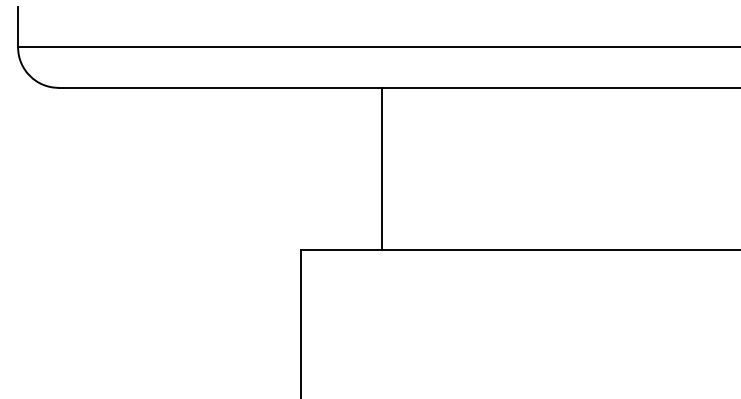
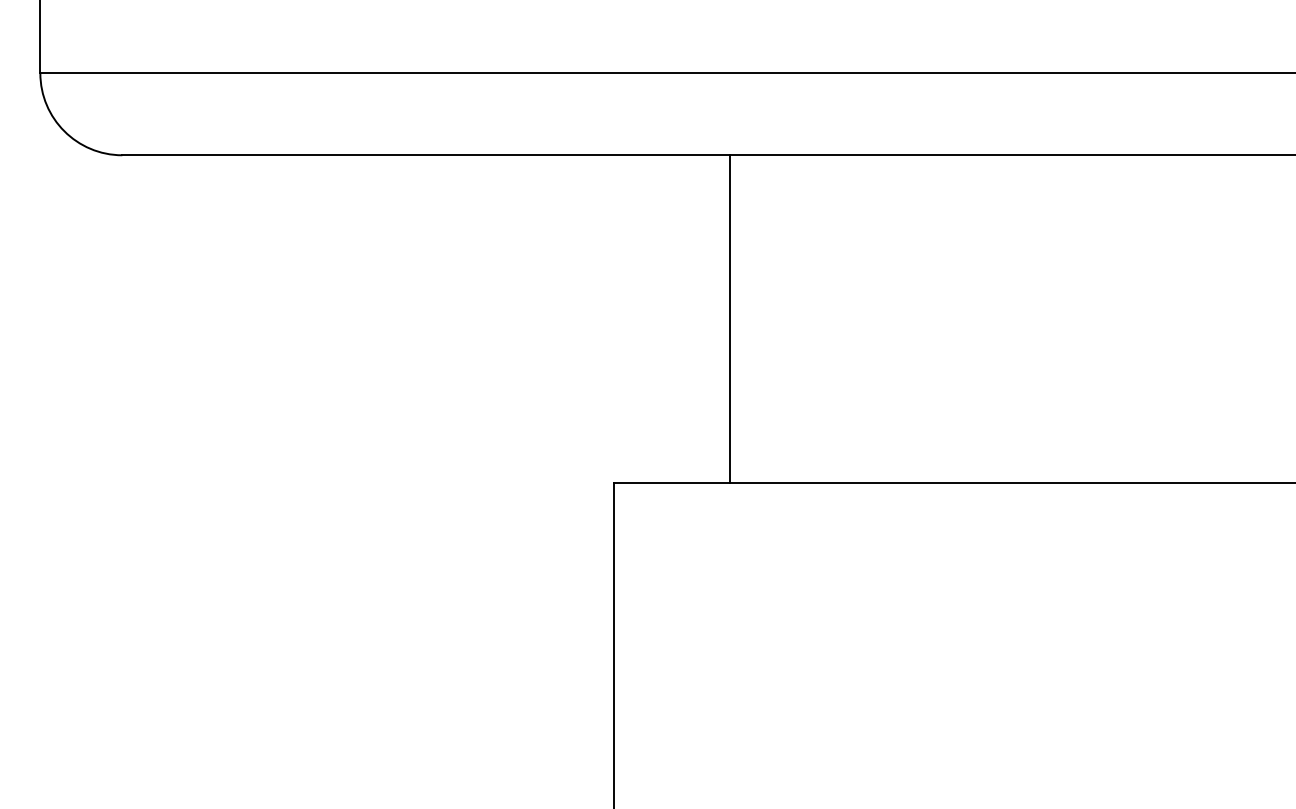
line: (382, 168) -> (730, 318), moved

